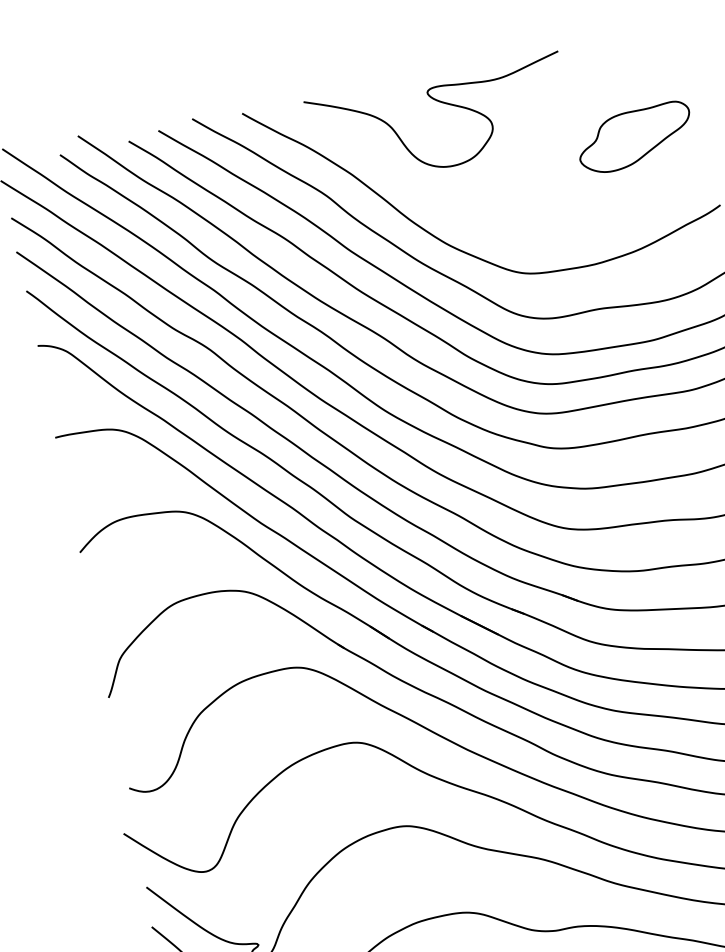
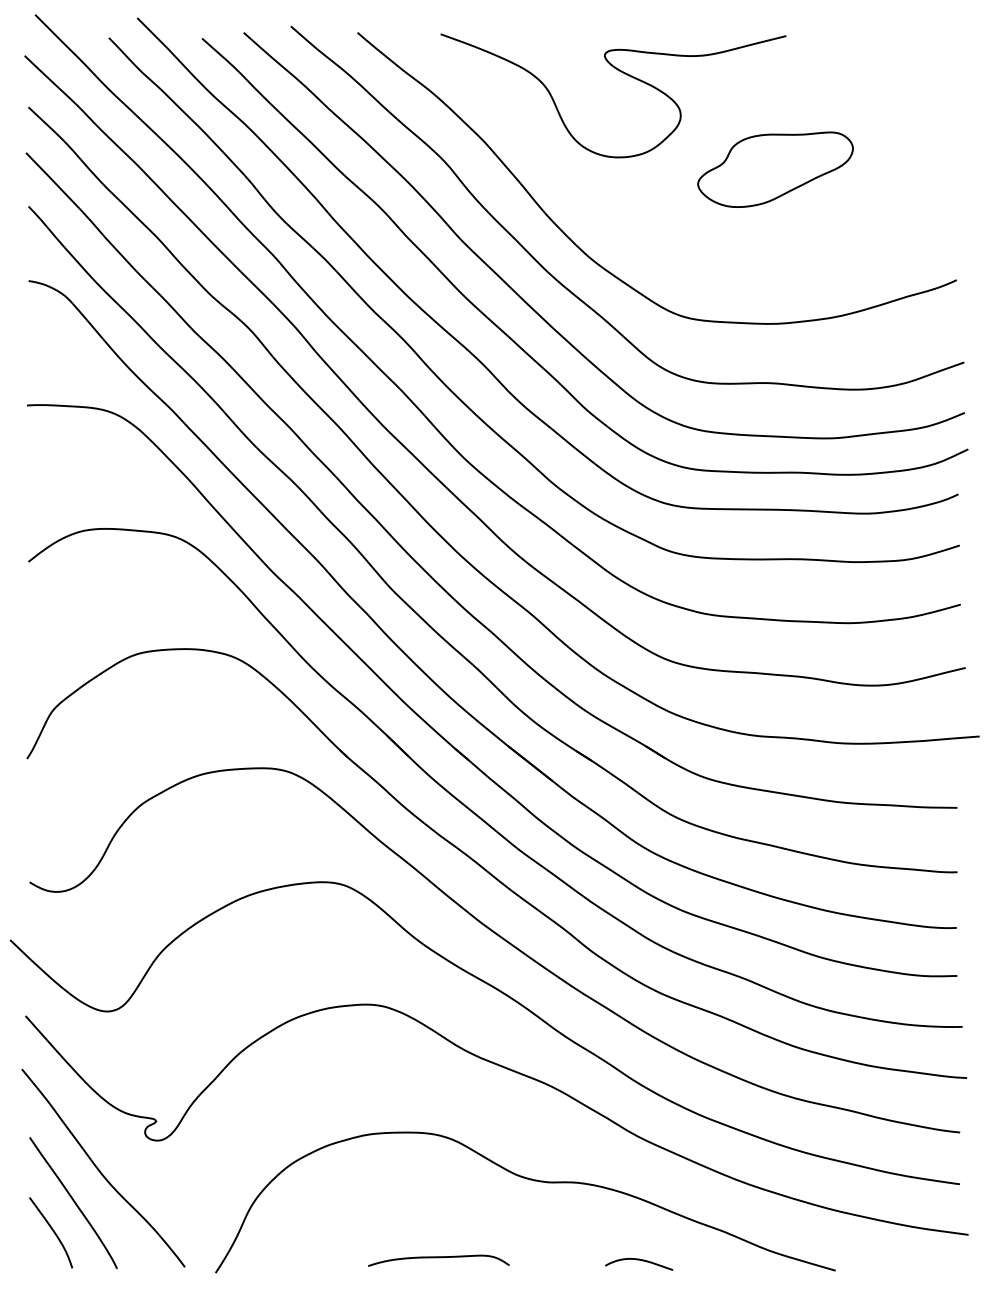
part: (635, 137) -> (775, 169), moved

